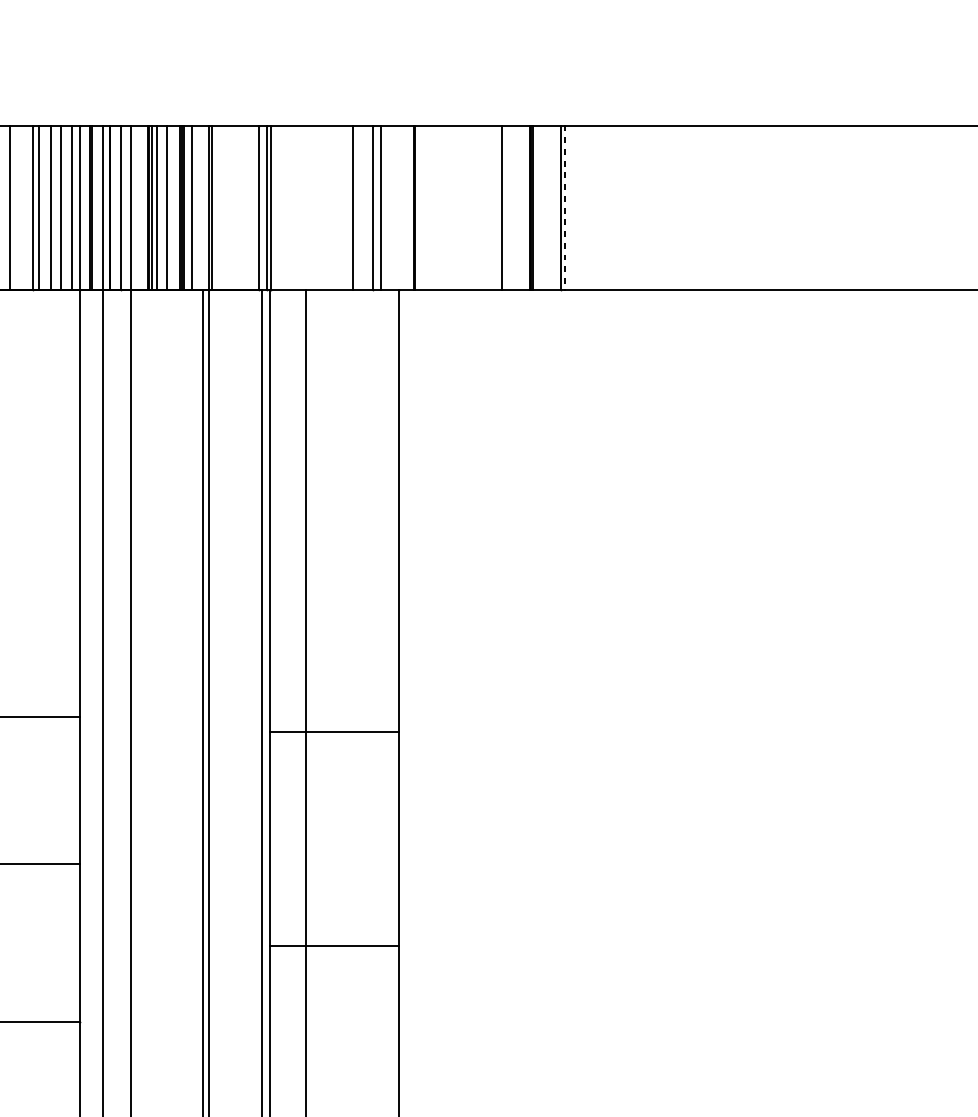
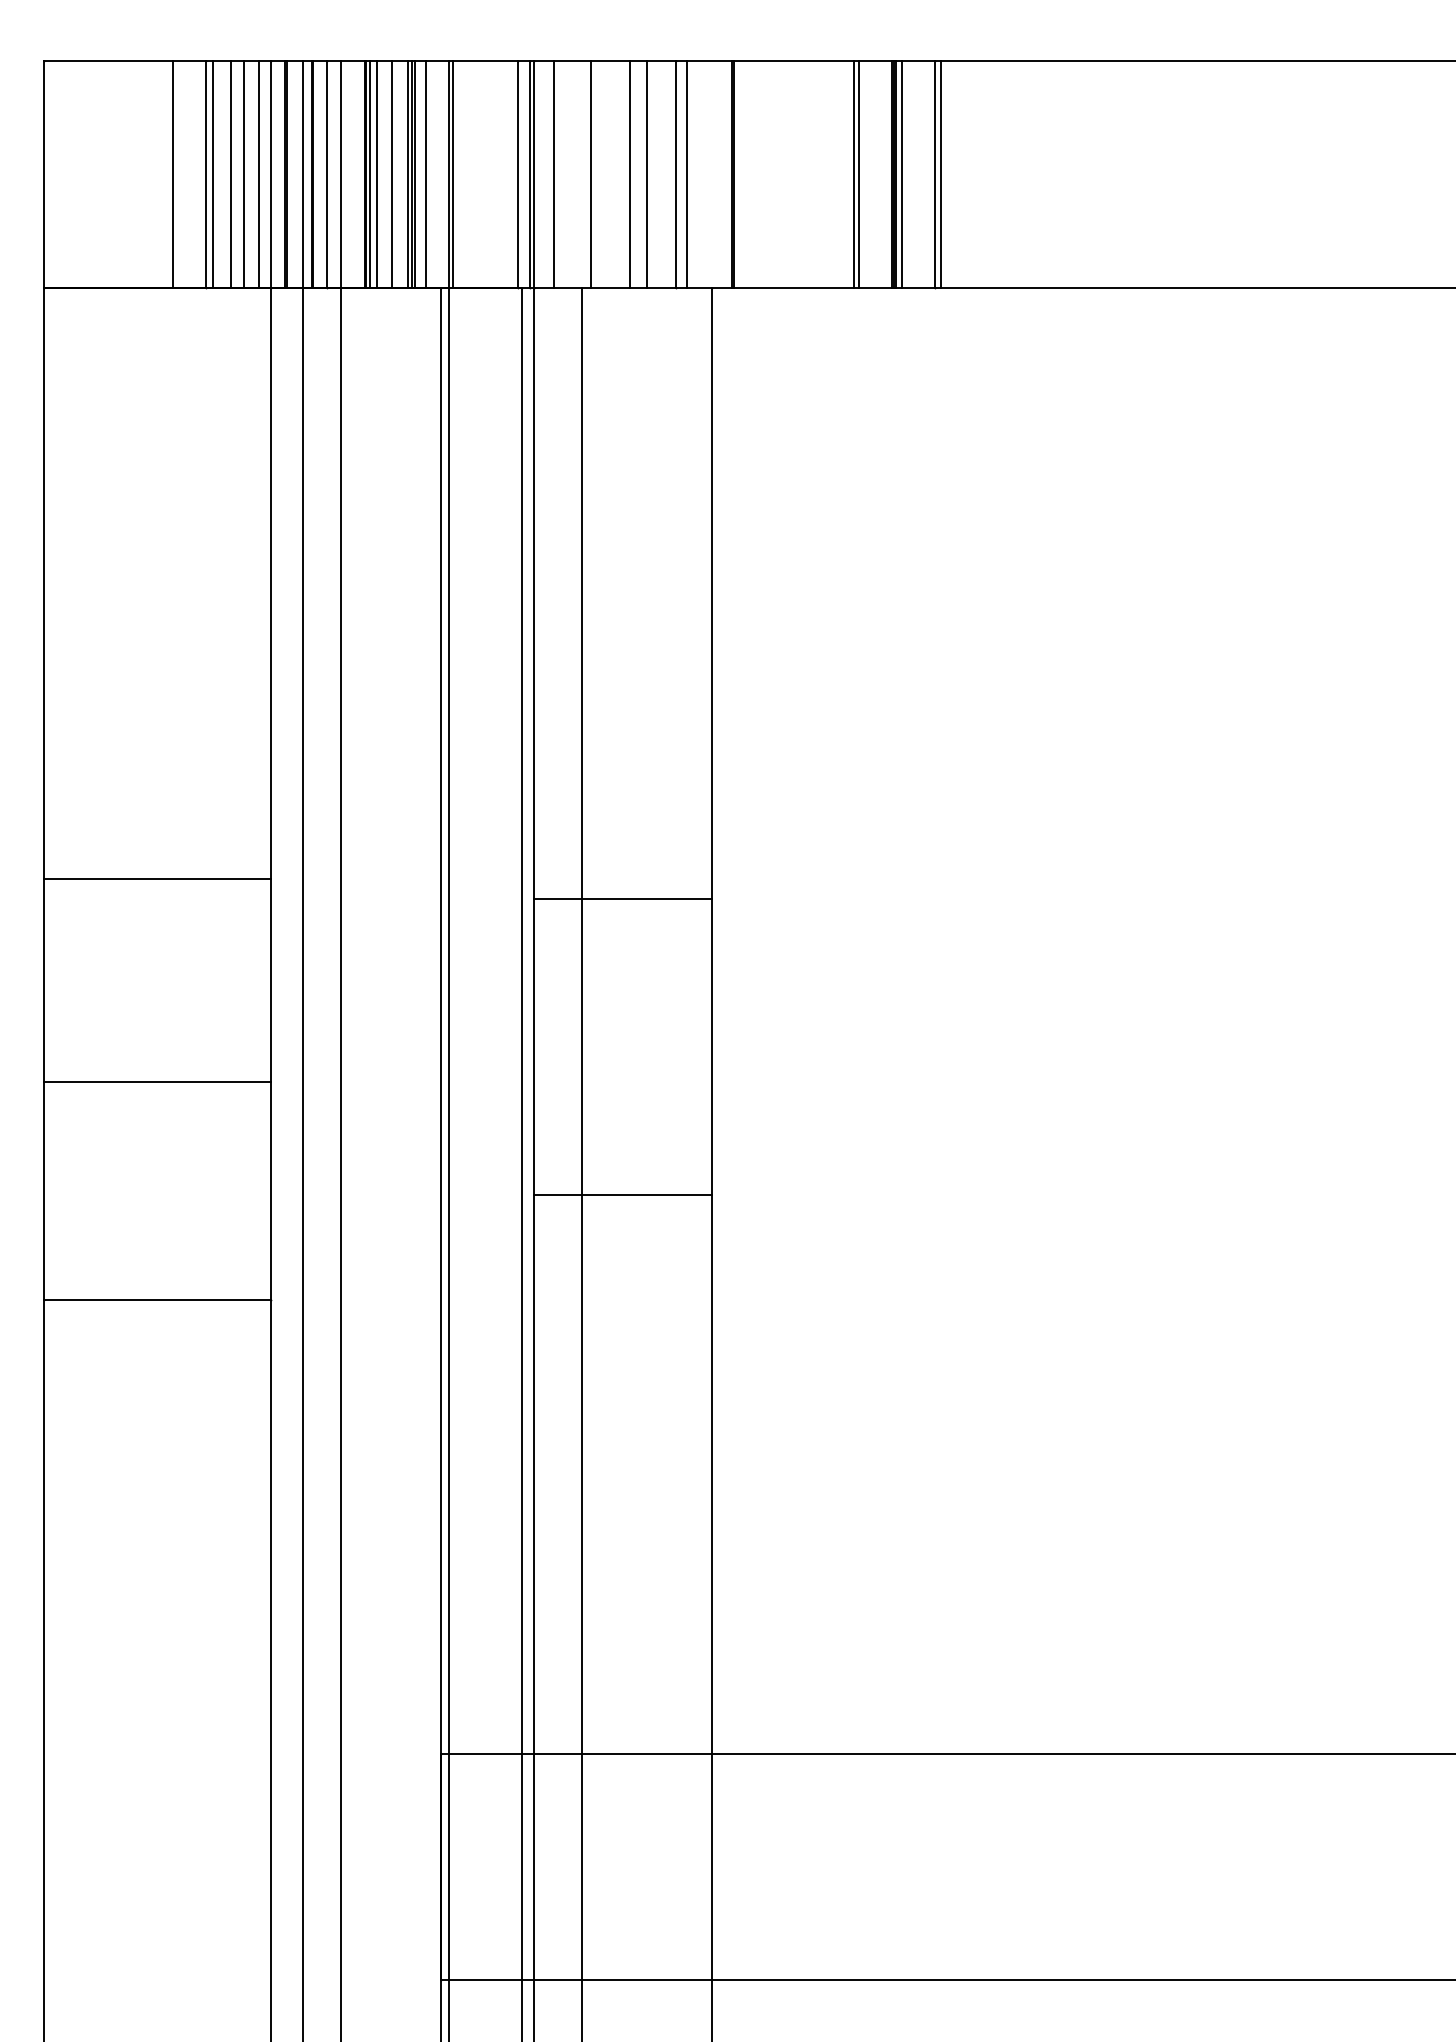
line: (285, 207) -> (554, 174), added
line: (312, 207) -> (591, 174), added
line: (340, 207) -> (630, 174), added
line: (505, 207) -> (858, 174), added
line: (537, 207) -> (902, 174), added
line: (565, 208) -> (941, 175), dashed -> solid

